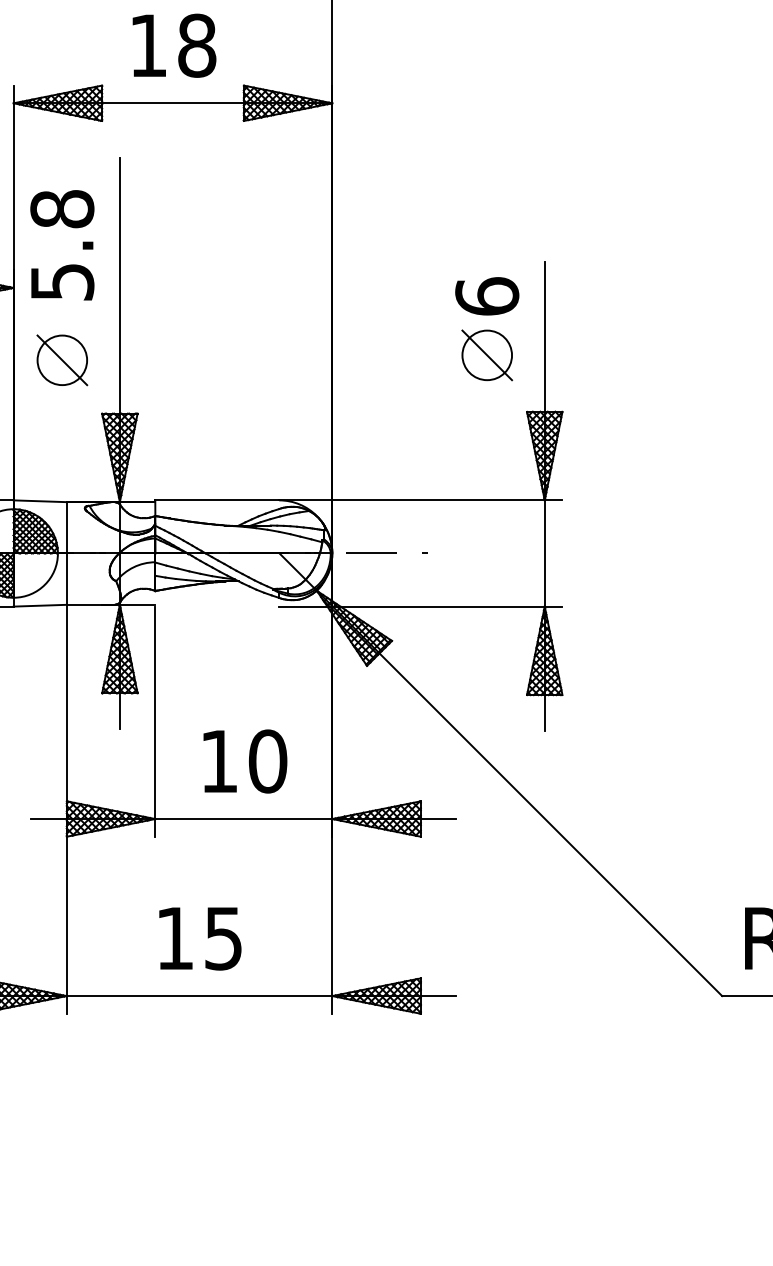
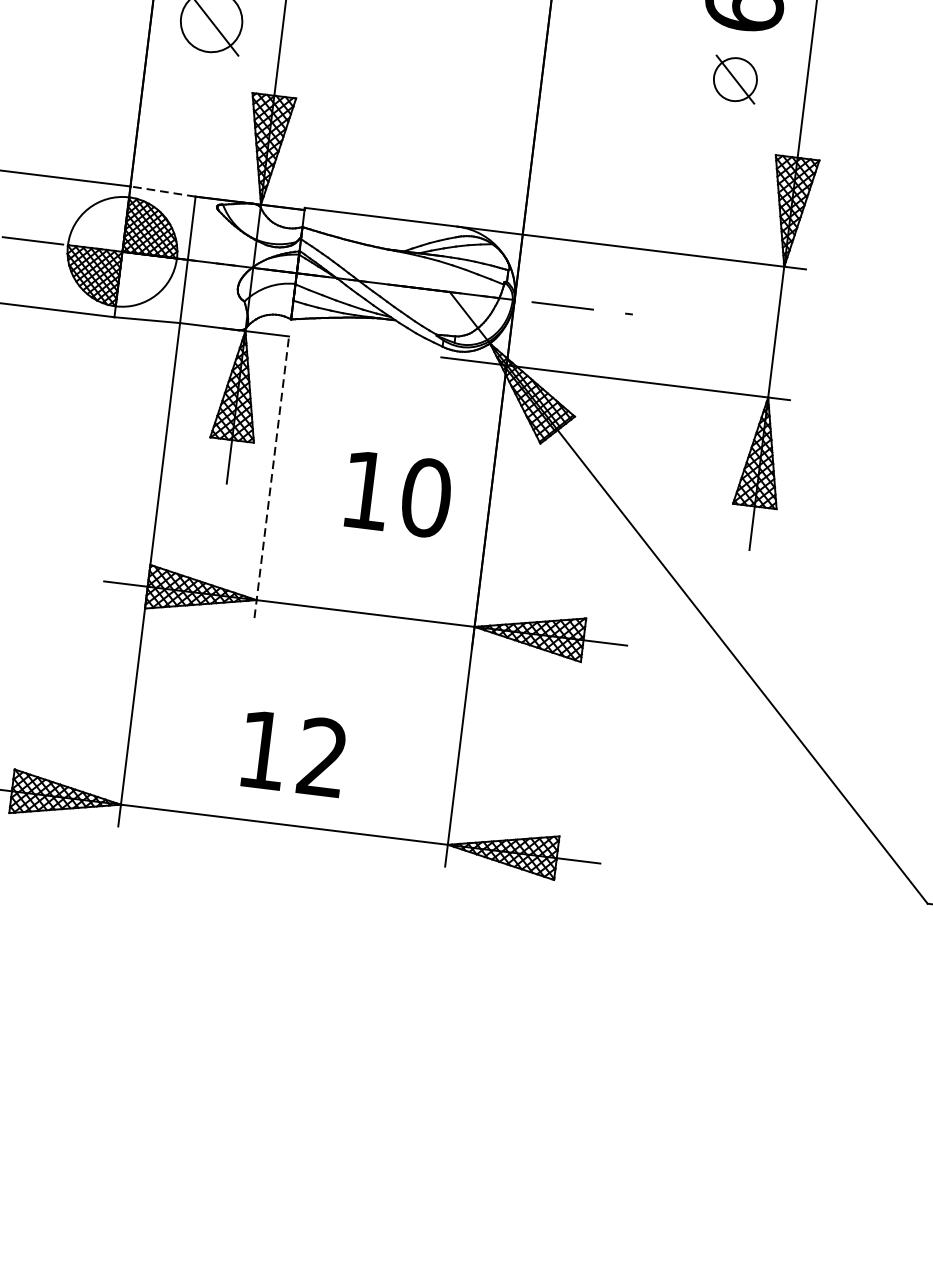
part: (487, 355) -> (735, 79), size x0.7
line: (40, 501) -> (163, 191), solid -> dashed
line: (155, 722) -> (271, 481), solid -> dashed
text: (245, 761) -> (398, 494), moved
text: (223, 938) -> (322, 757), 15 -> 12

